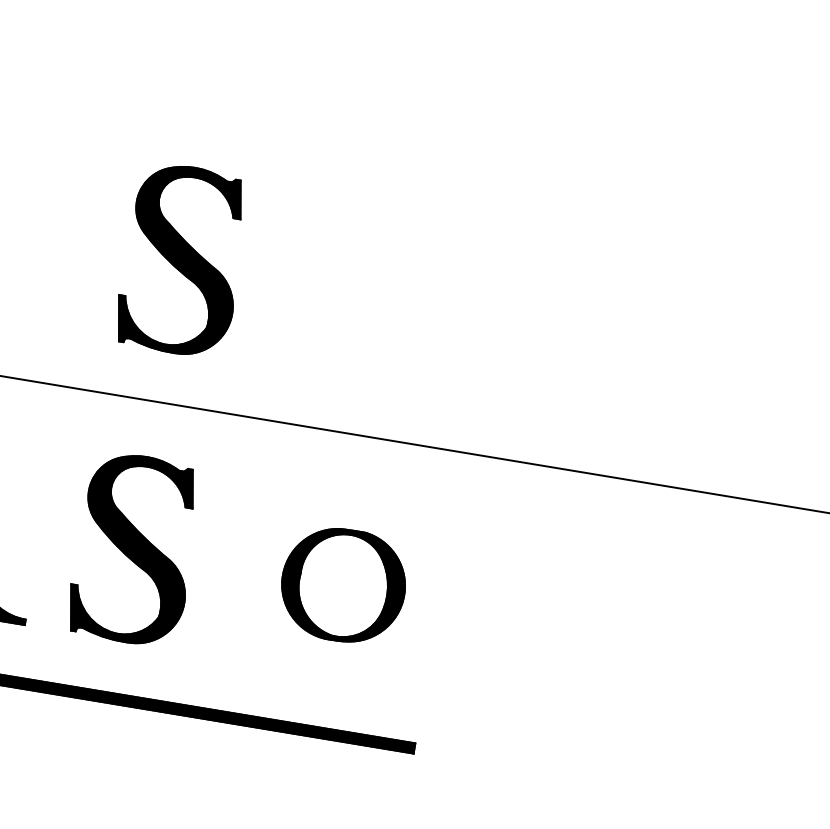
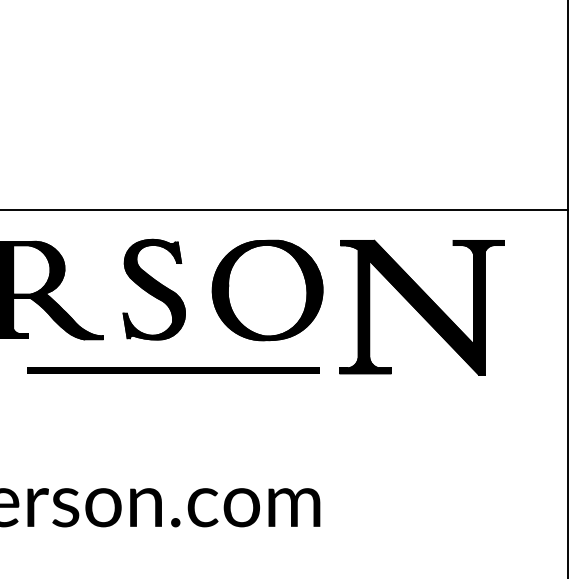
part: (181, 259) -> (153, 132), removed
part: (343, 585) -> (267, 290), size x1.67
part: (621, 663) -> (421, 307), added

